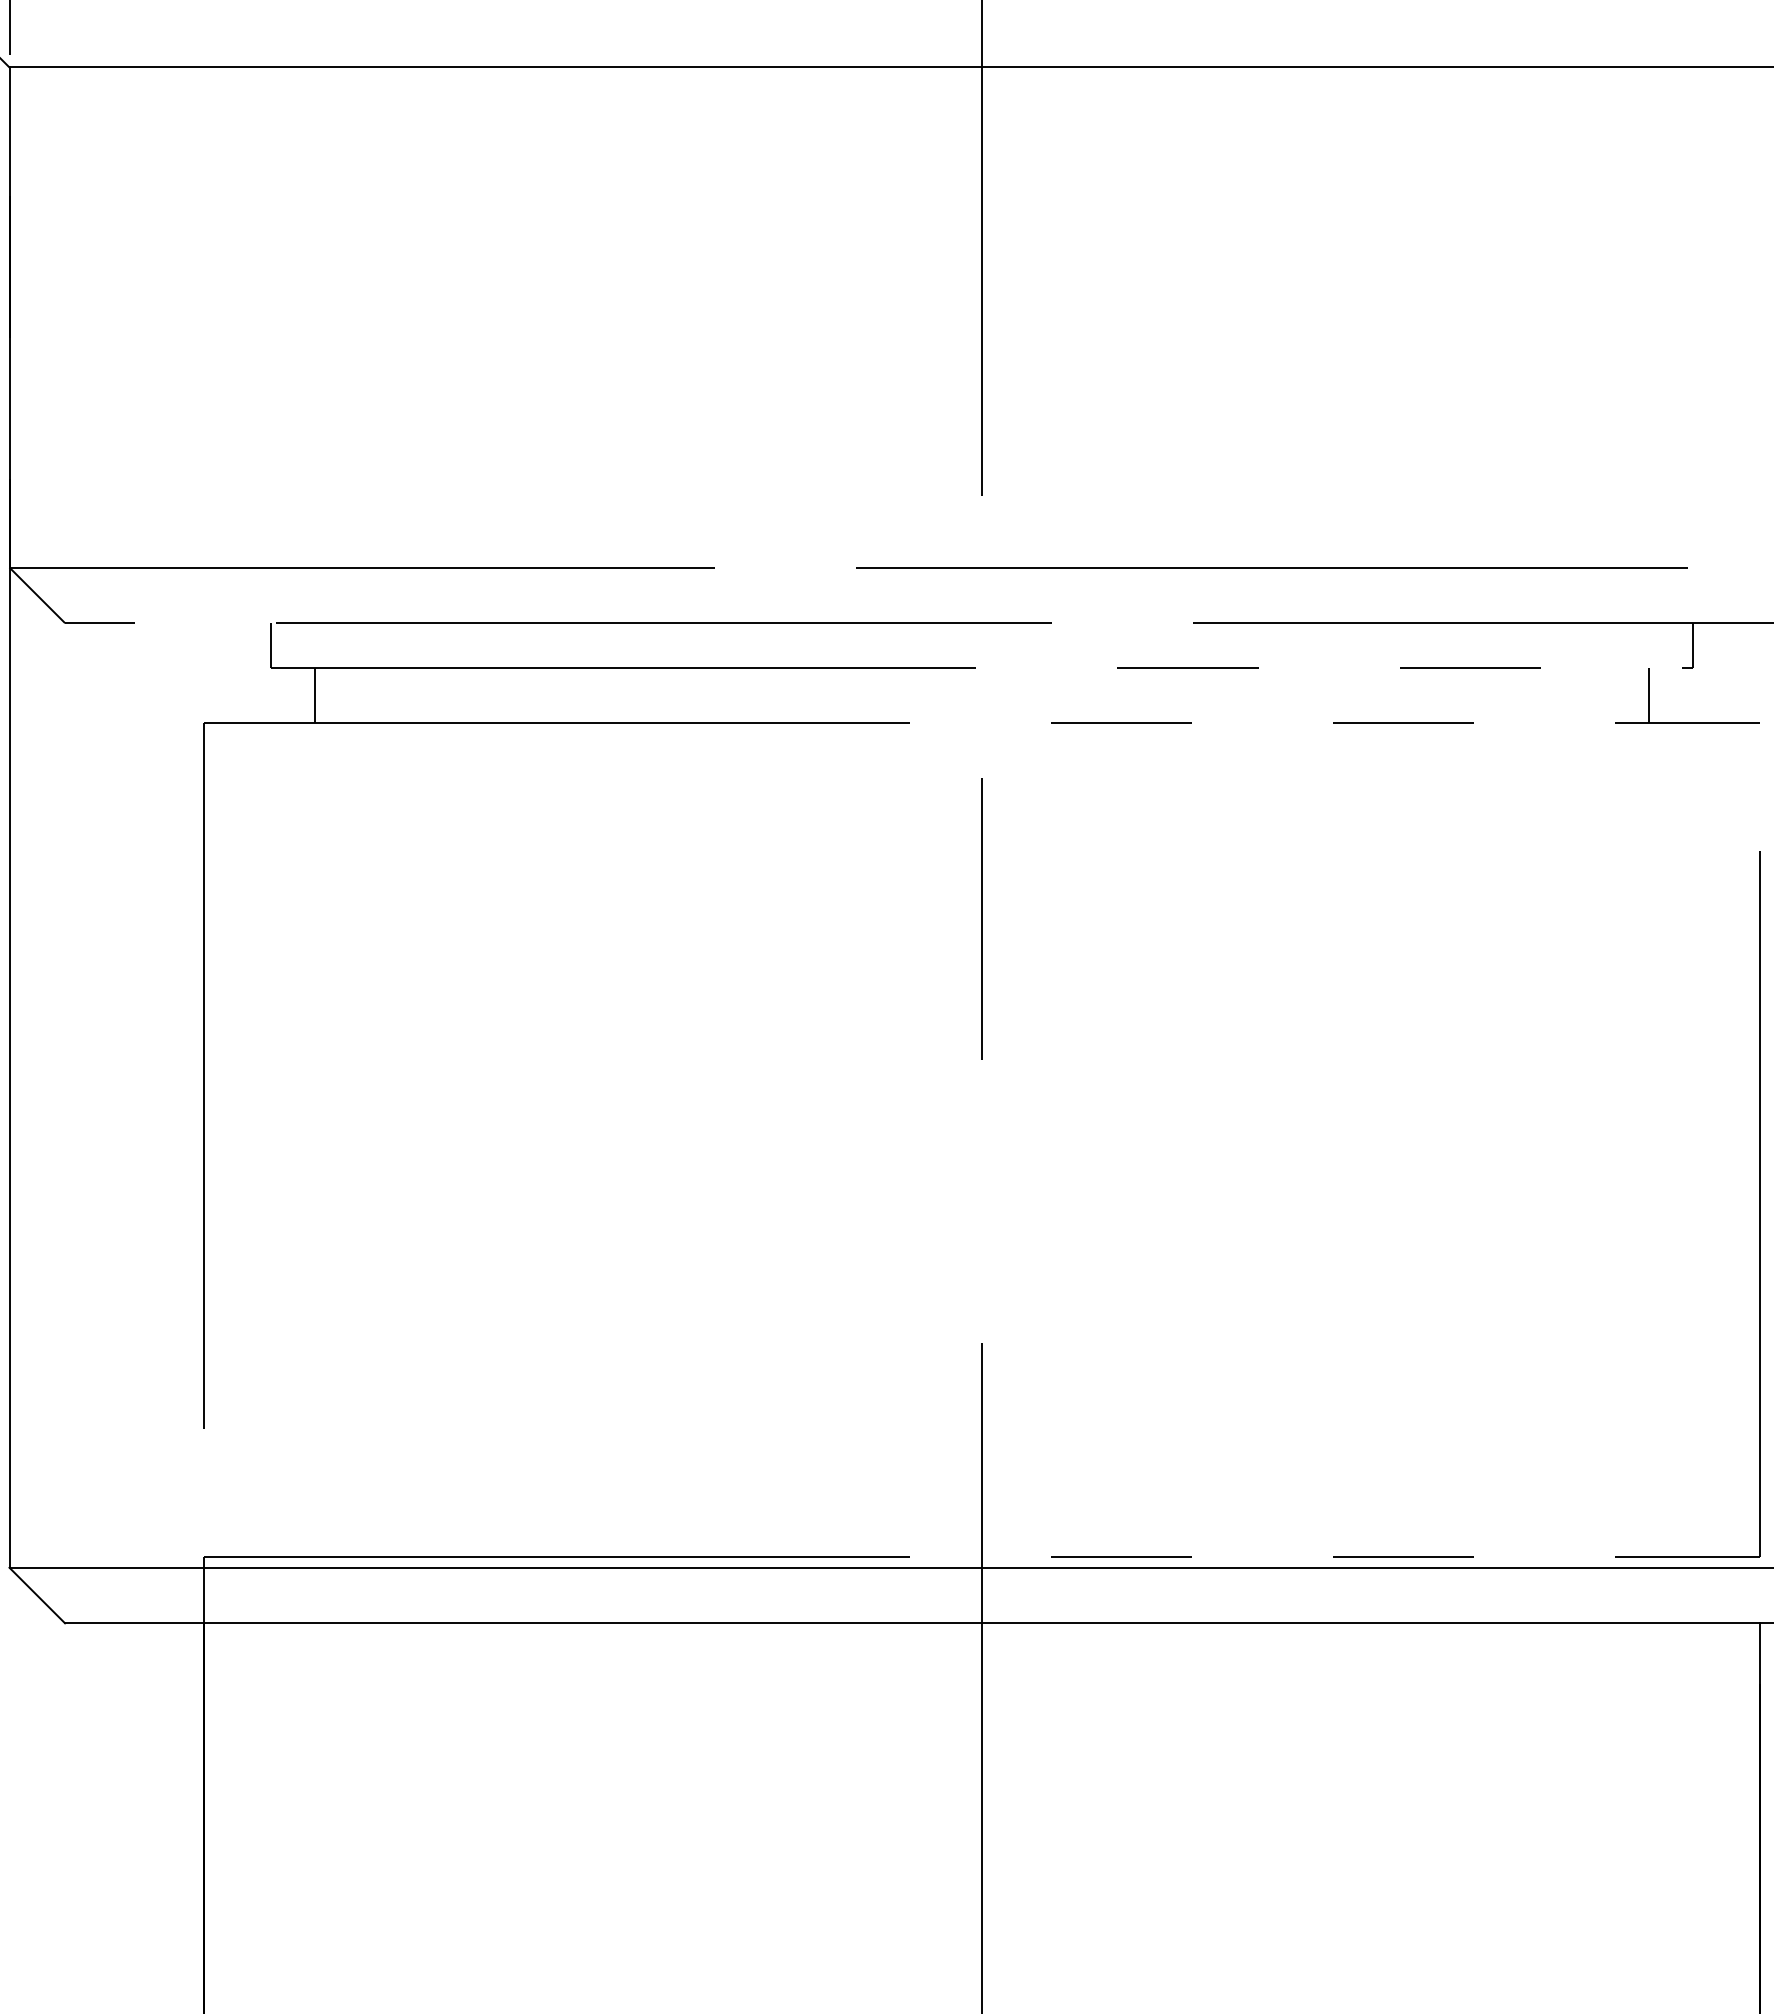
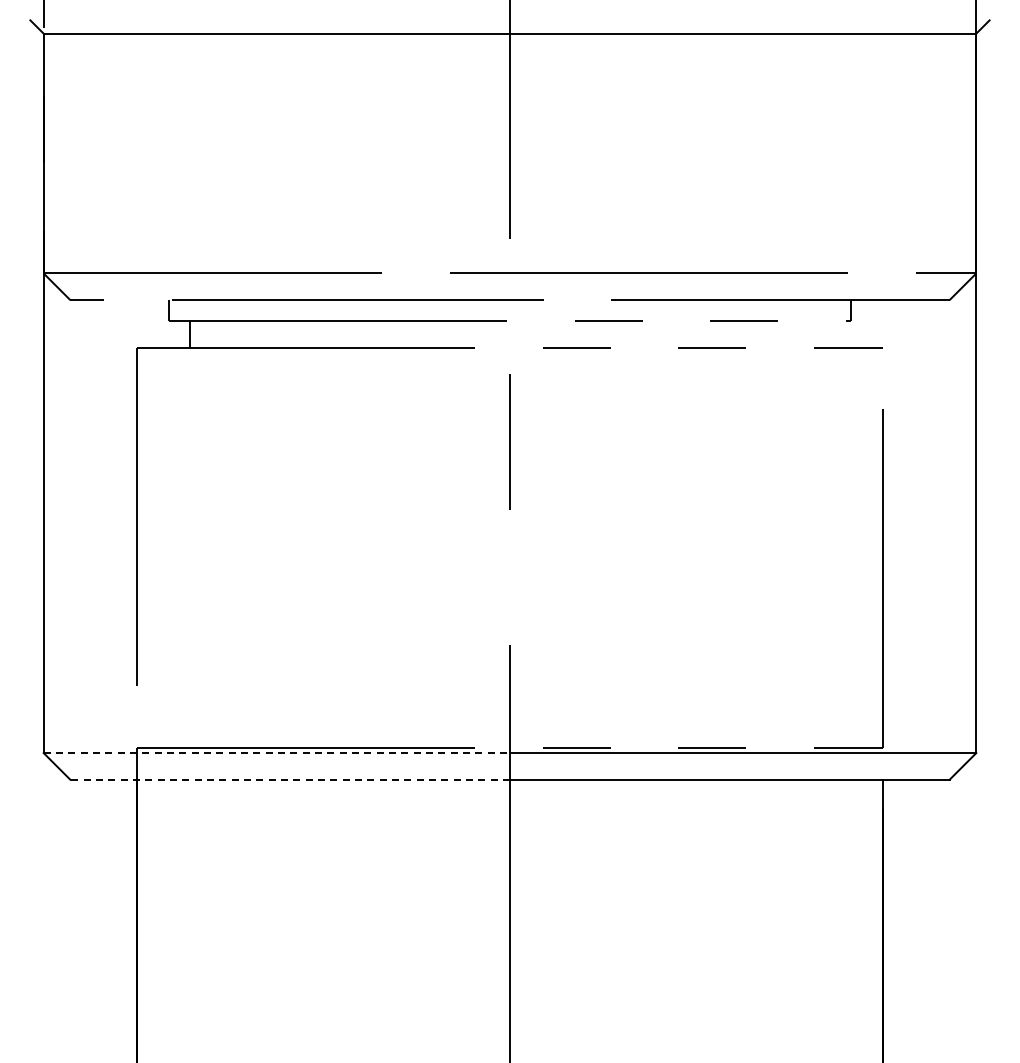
line: (1648, 694) -> (829, 334), removed
line: (497, 1568) -> (277, 753), solid -> dashed
line: (524, 1622) -> (290, 779), solid -> dashed

